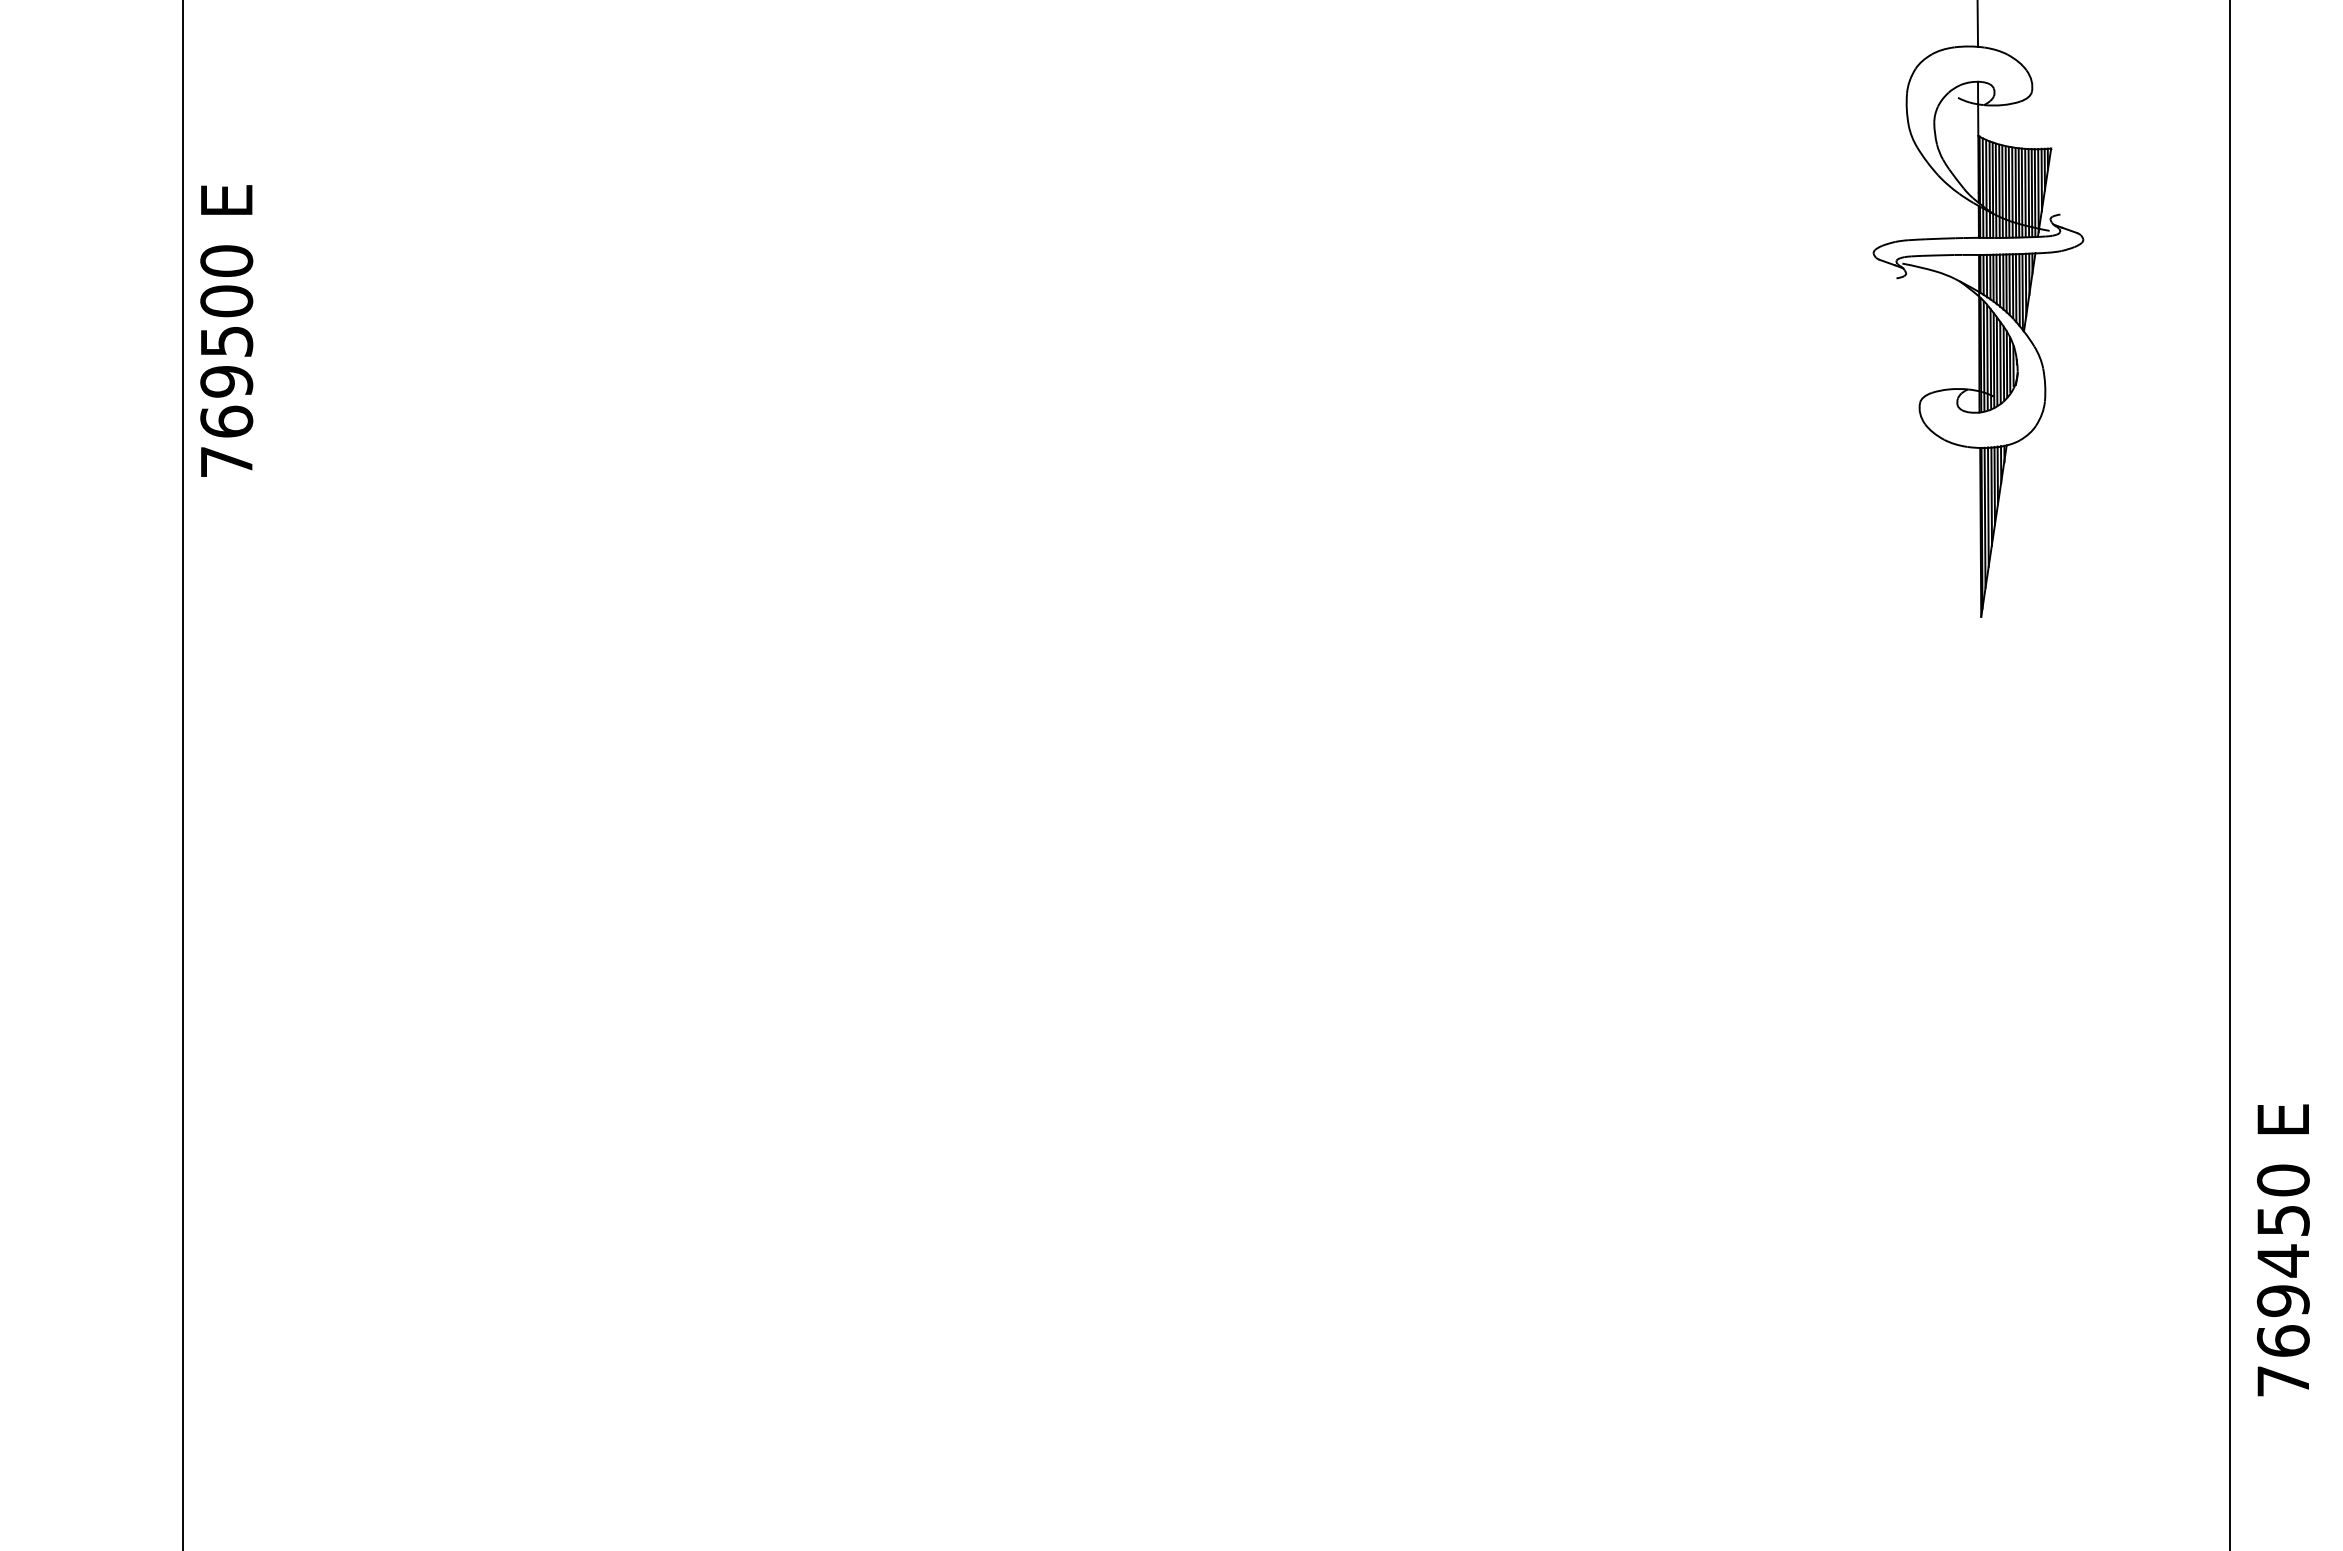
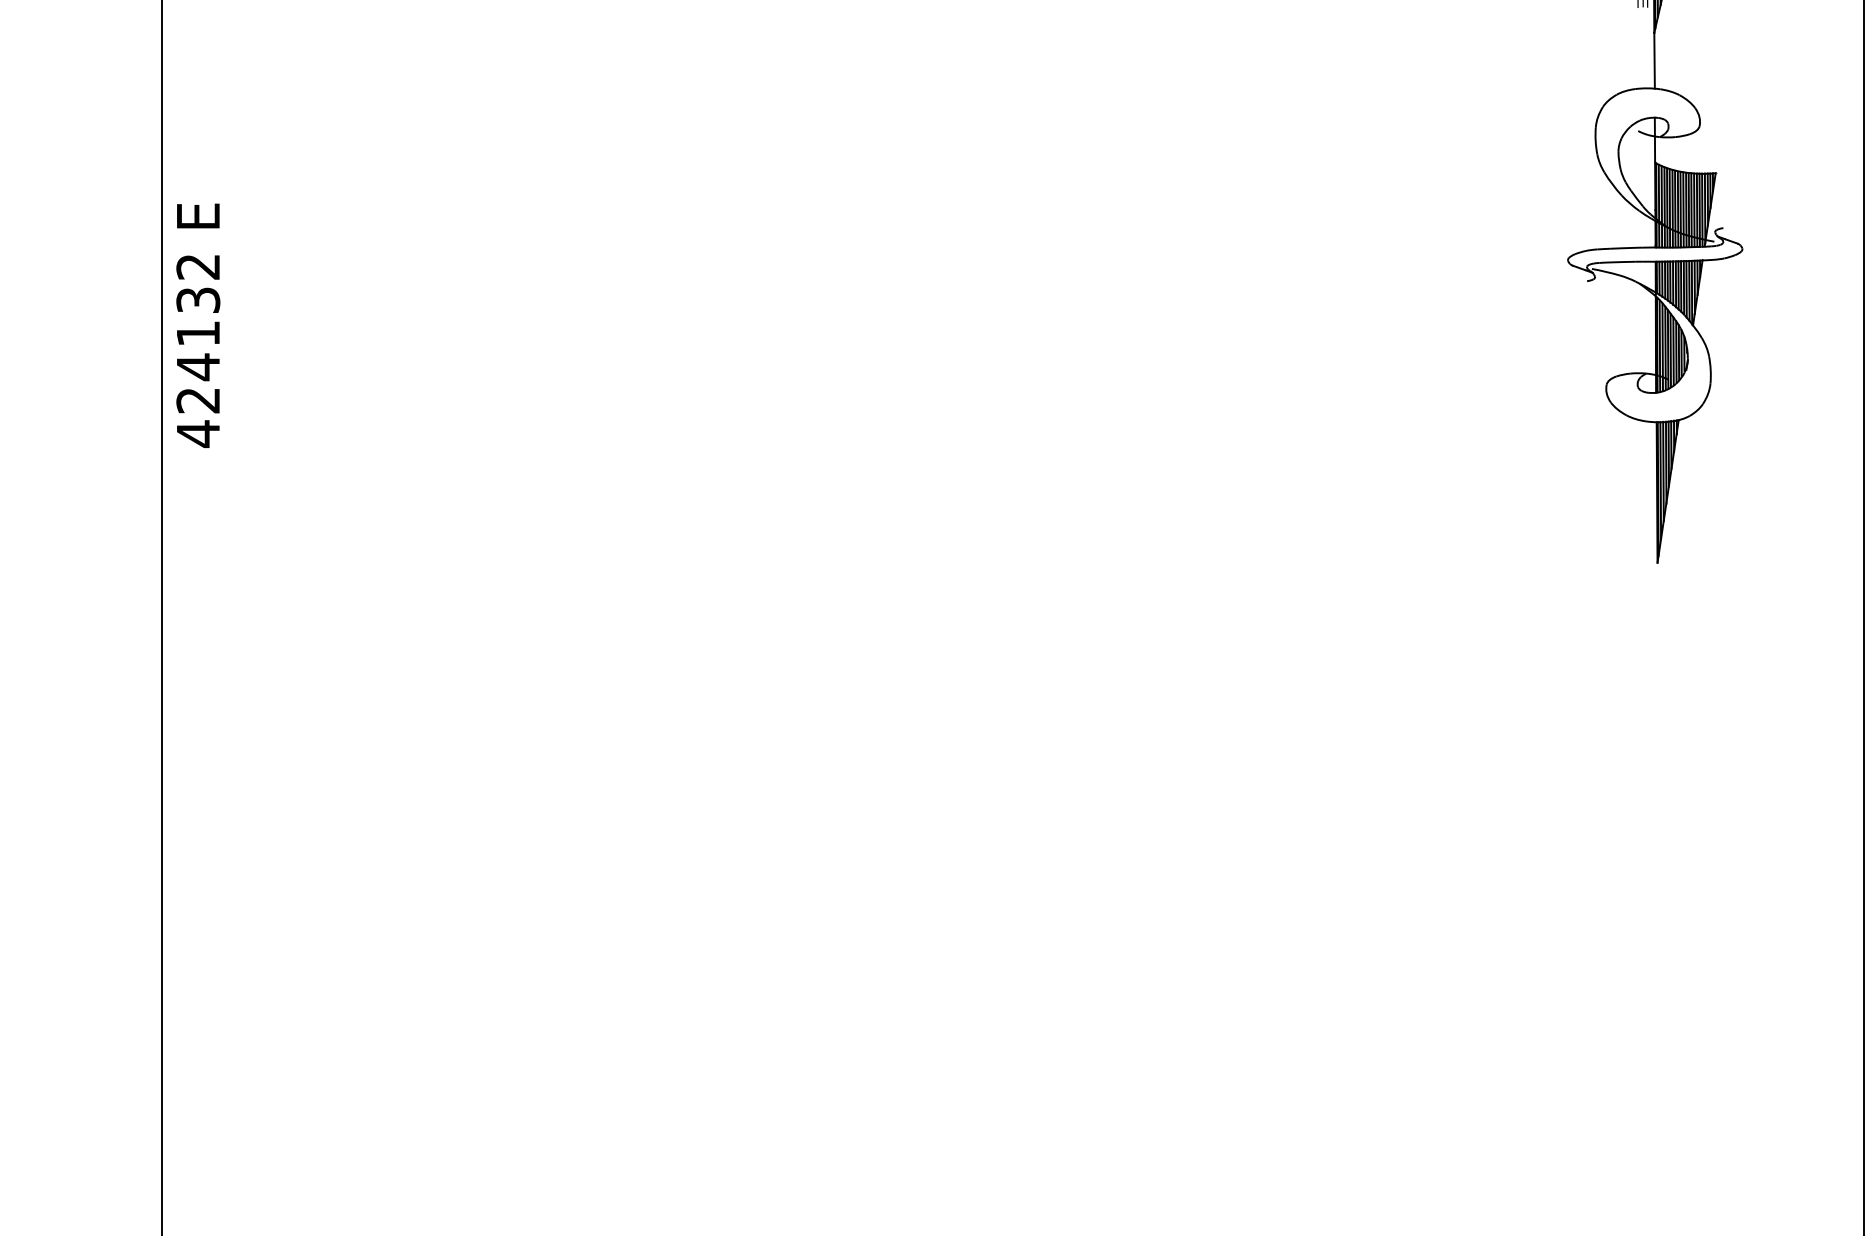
text: (226, 361) -> (198, 350), 769500 -> 424132

